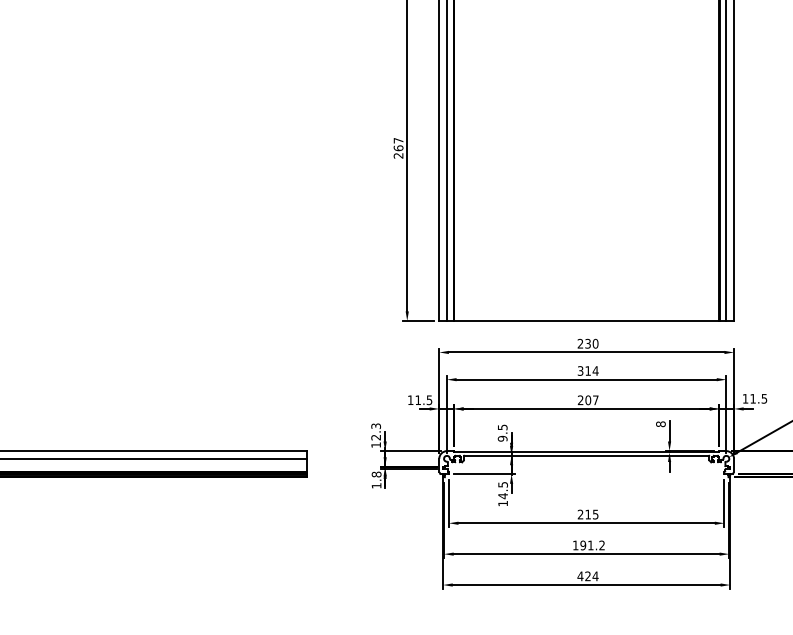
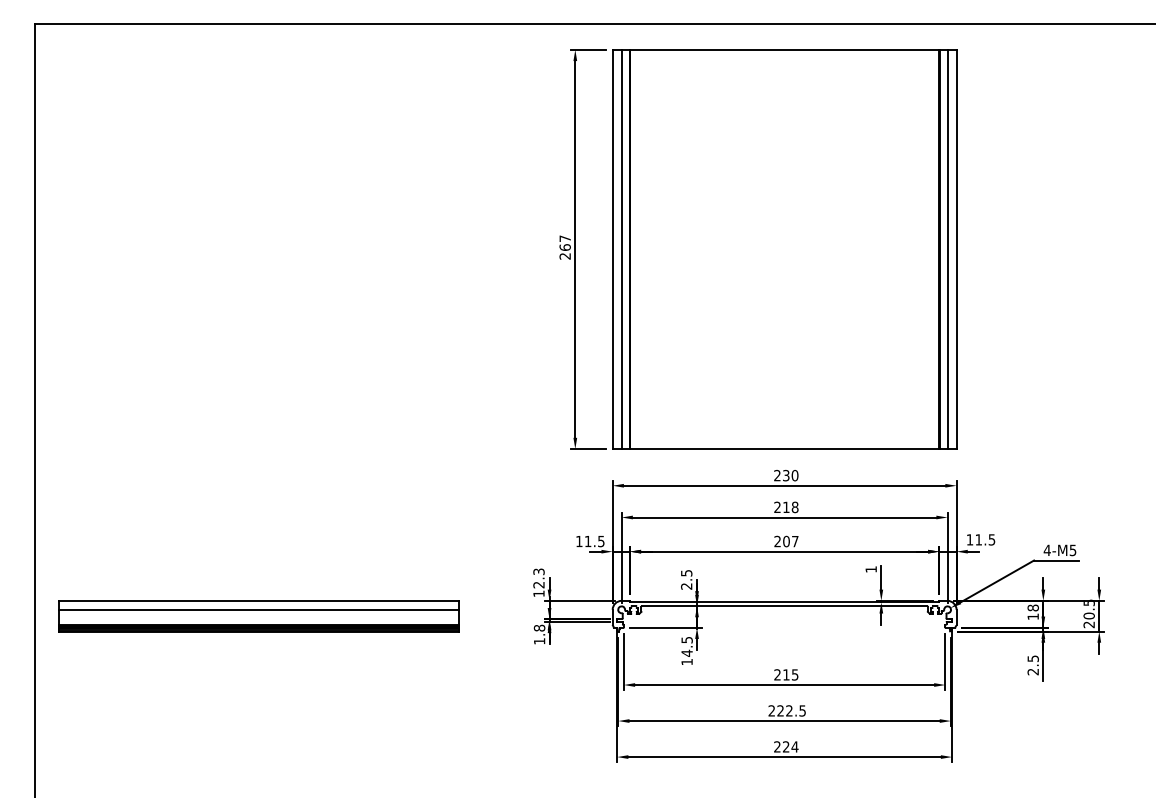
text: (588, 371) -> (786, 507), 314 -> 218
text: (660, 424) -> (870, 569), 8 -> 1
text: (502, 438) -> (686, 586), 9.5 -> 2.5
text: (588, 545) -> (786, 710), 191.2 -> 222.5
text: (579, 575) -> (776, 746), 424 -> 224

